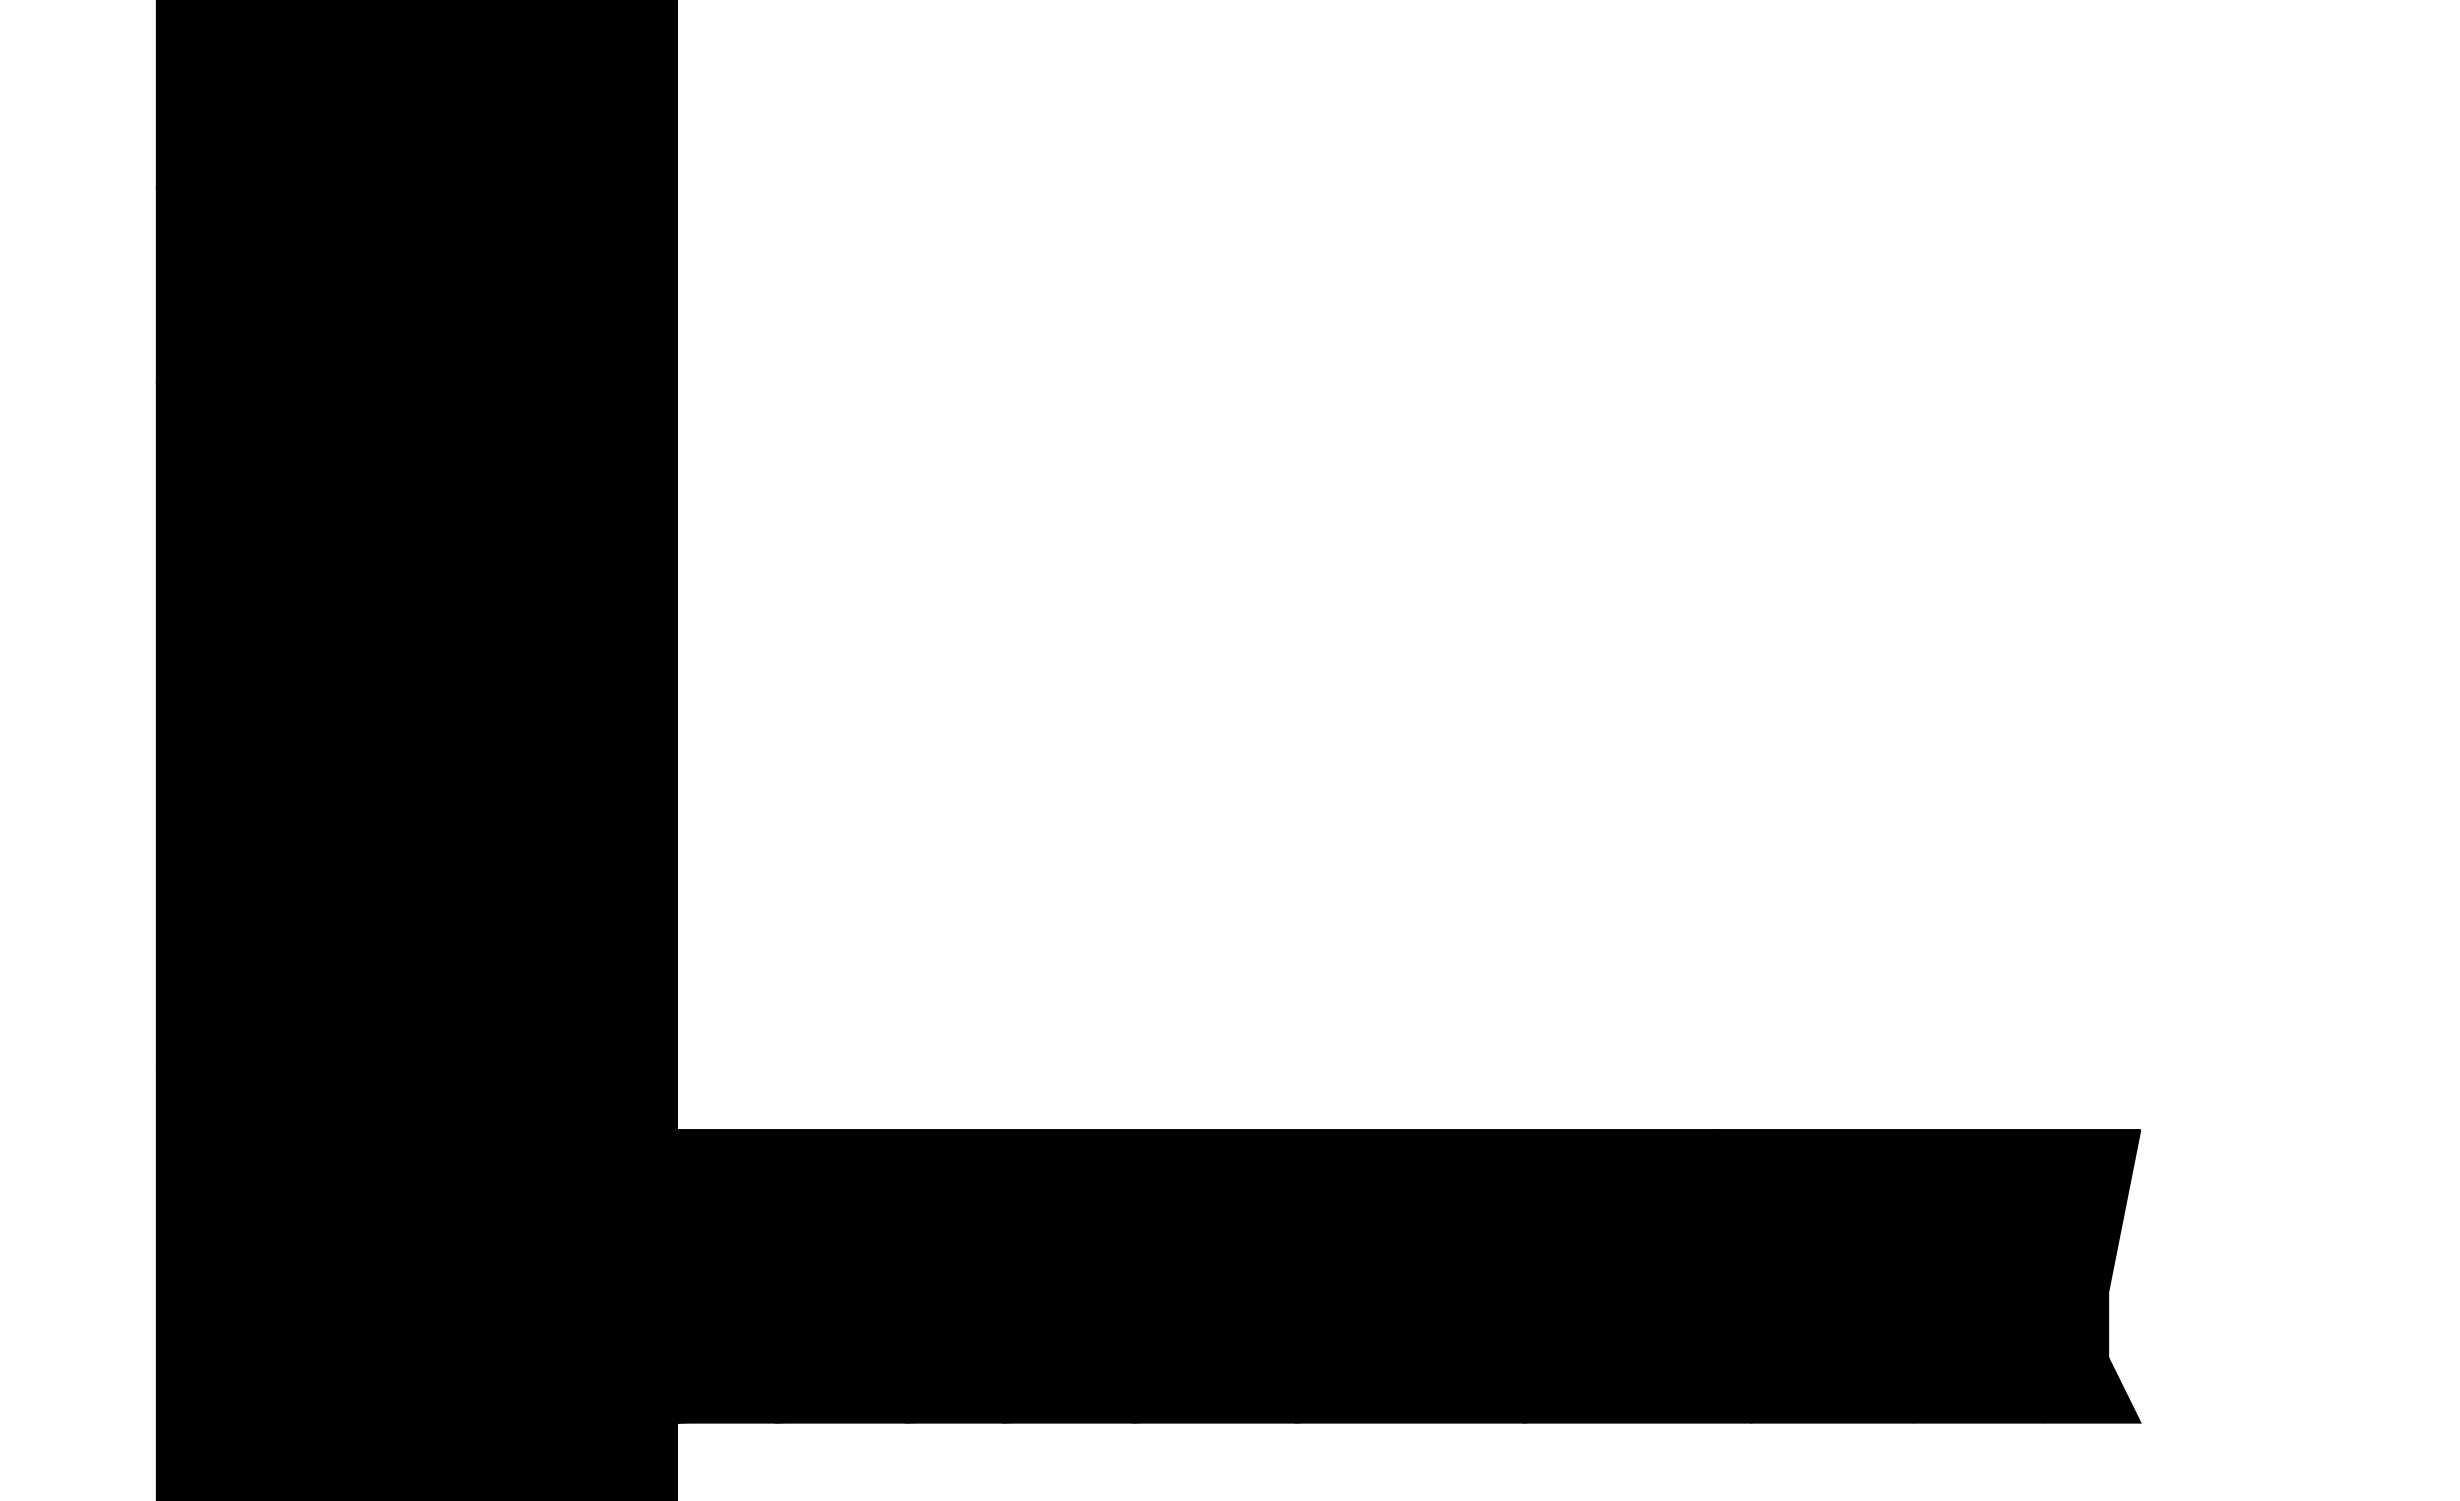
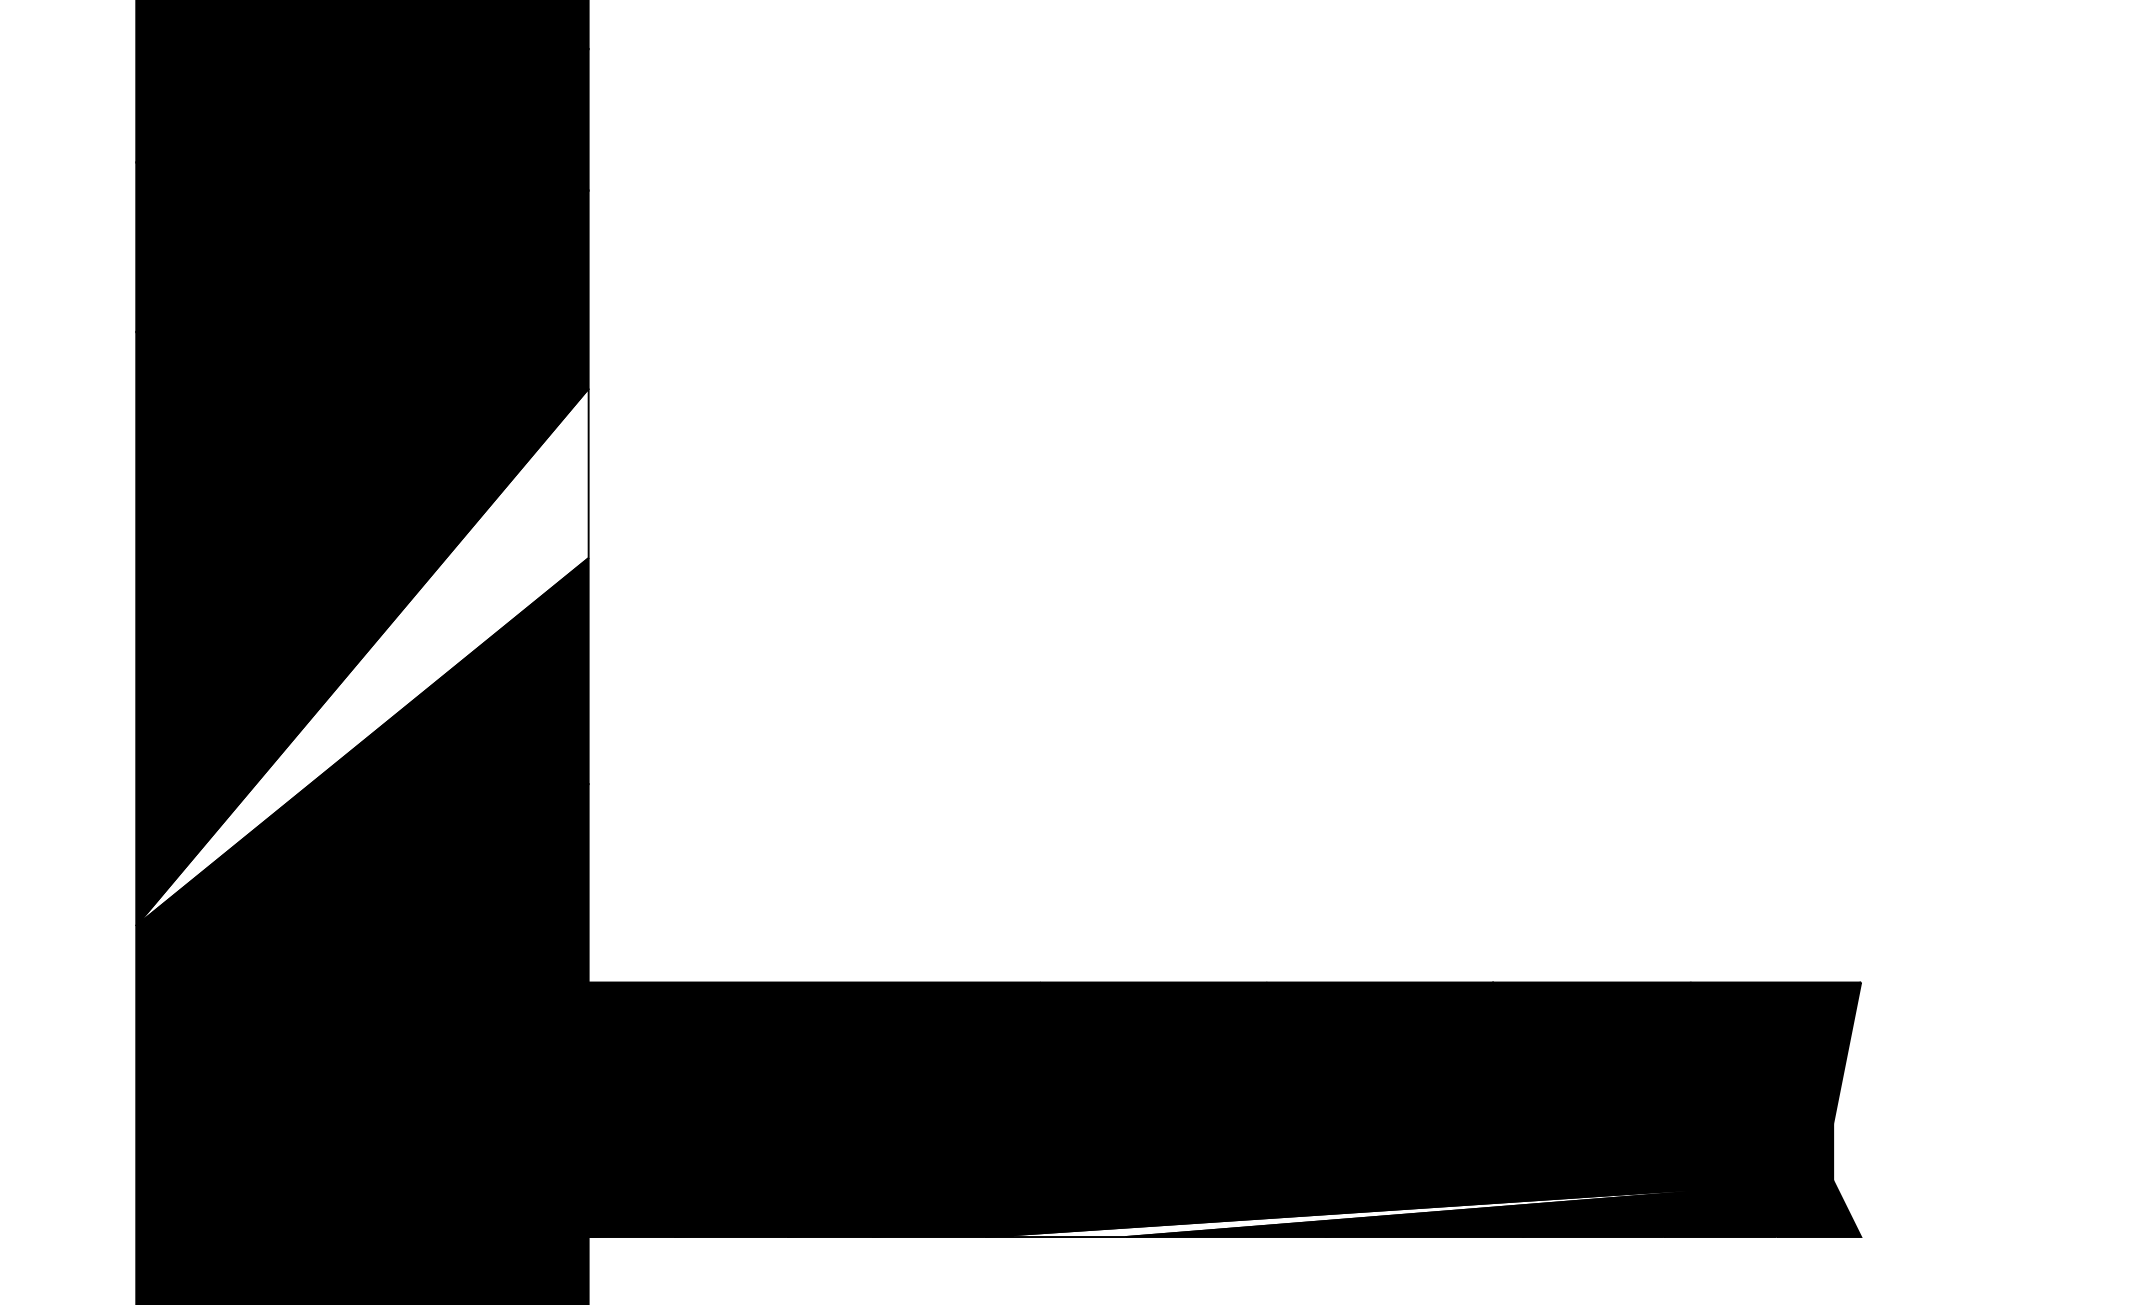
fill: (416, 755) -> (362, 656), removed
fill: (1620, 1389) -> (1409, 1208), removed

